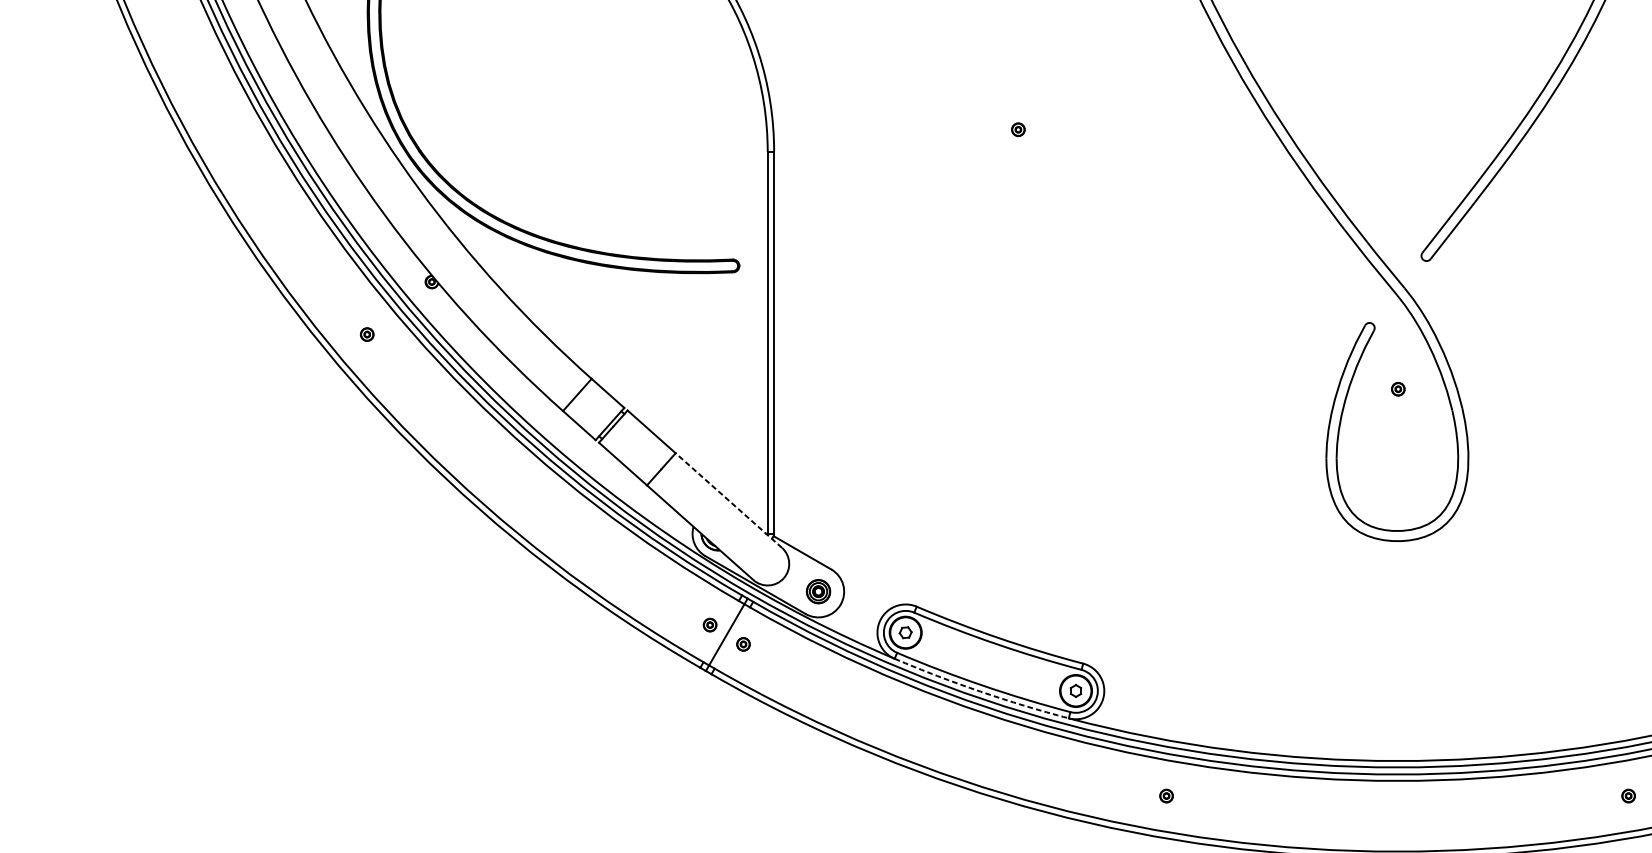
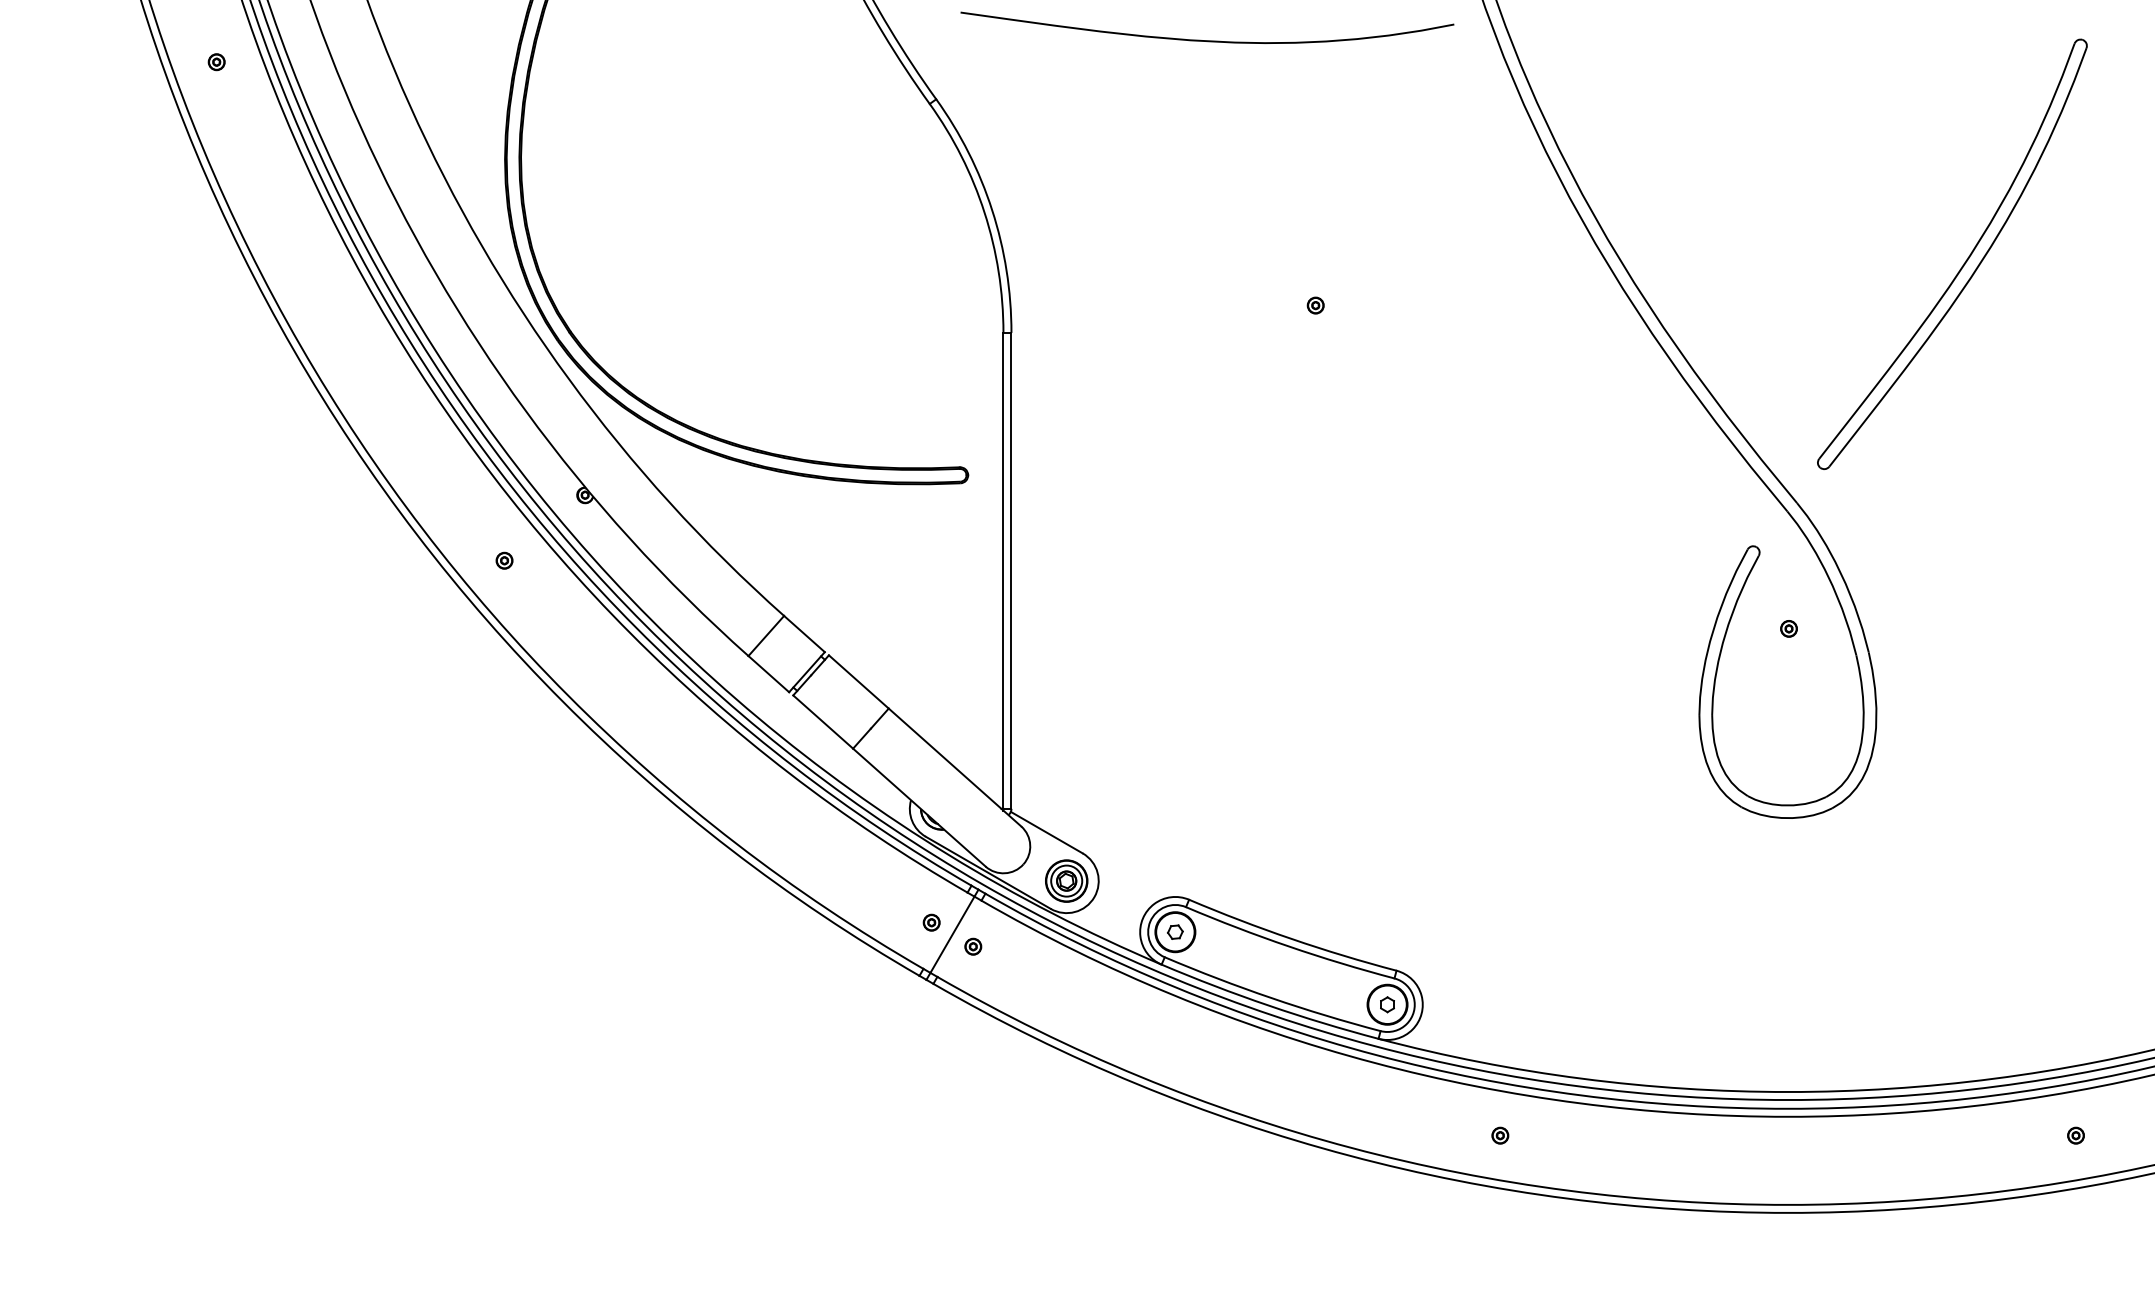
line: (729, 500) -> (955, 767), dashed -> solid
part: (818, 591) -> (1066, 880), size x1.43
arc: (980, 691) -> (1268, 1005), dashed -> solid

